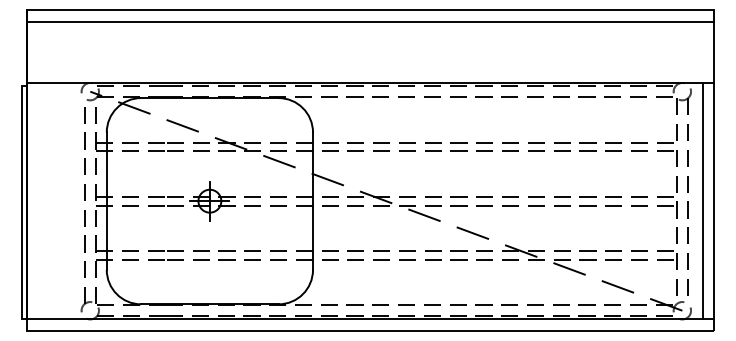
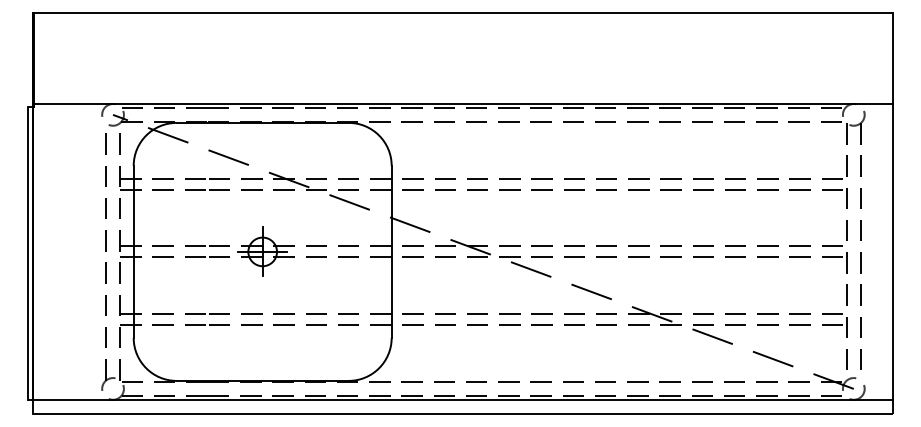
line: (370, 21) -> (463, 27), removed
line: (702, 200) -> (879, 251), removed

